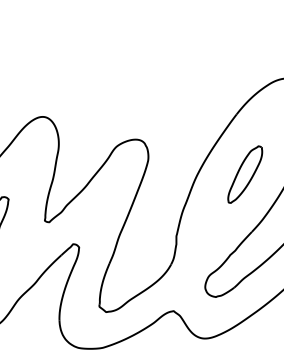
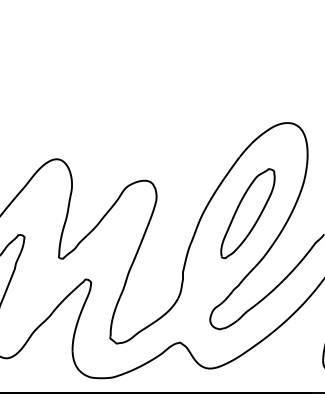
part: (244, 174) -> (247, 213), size x1.67

